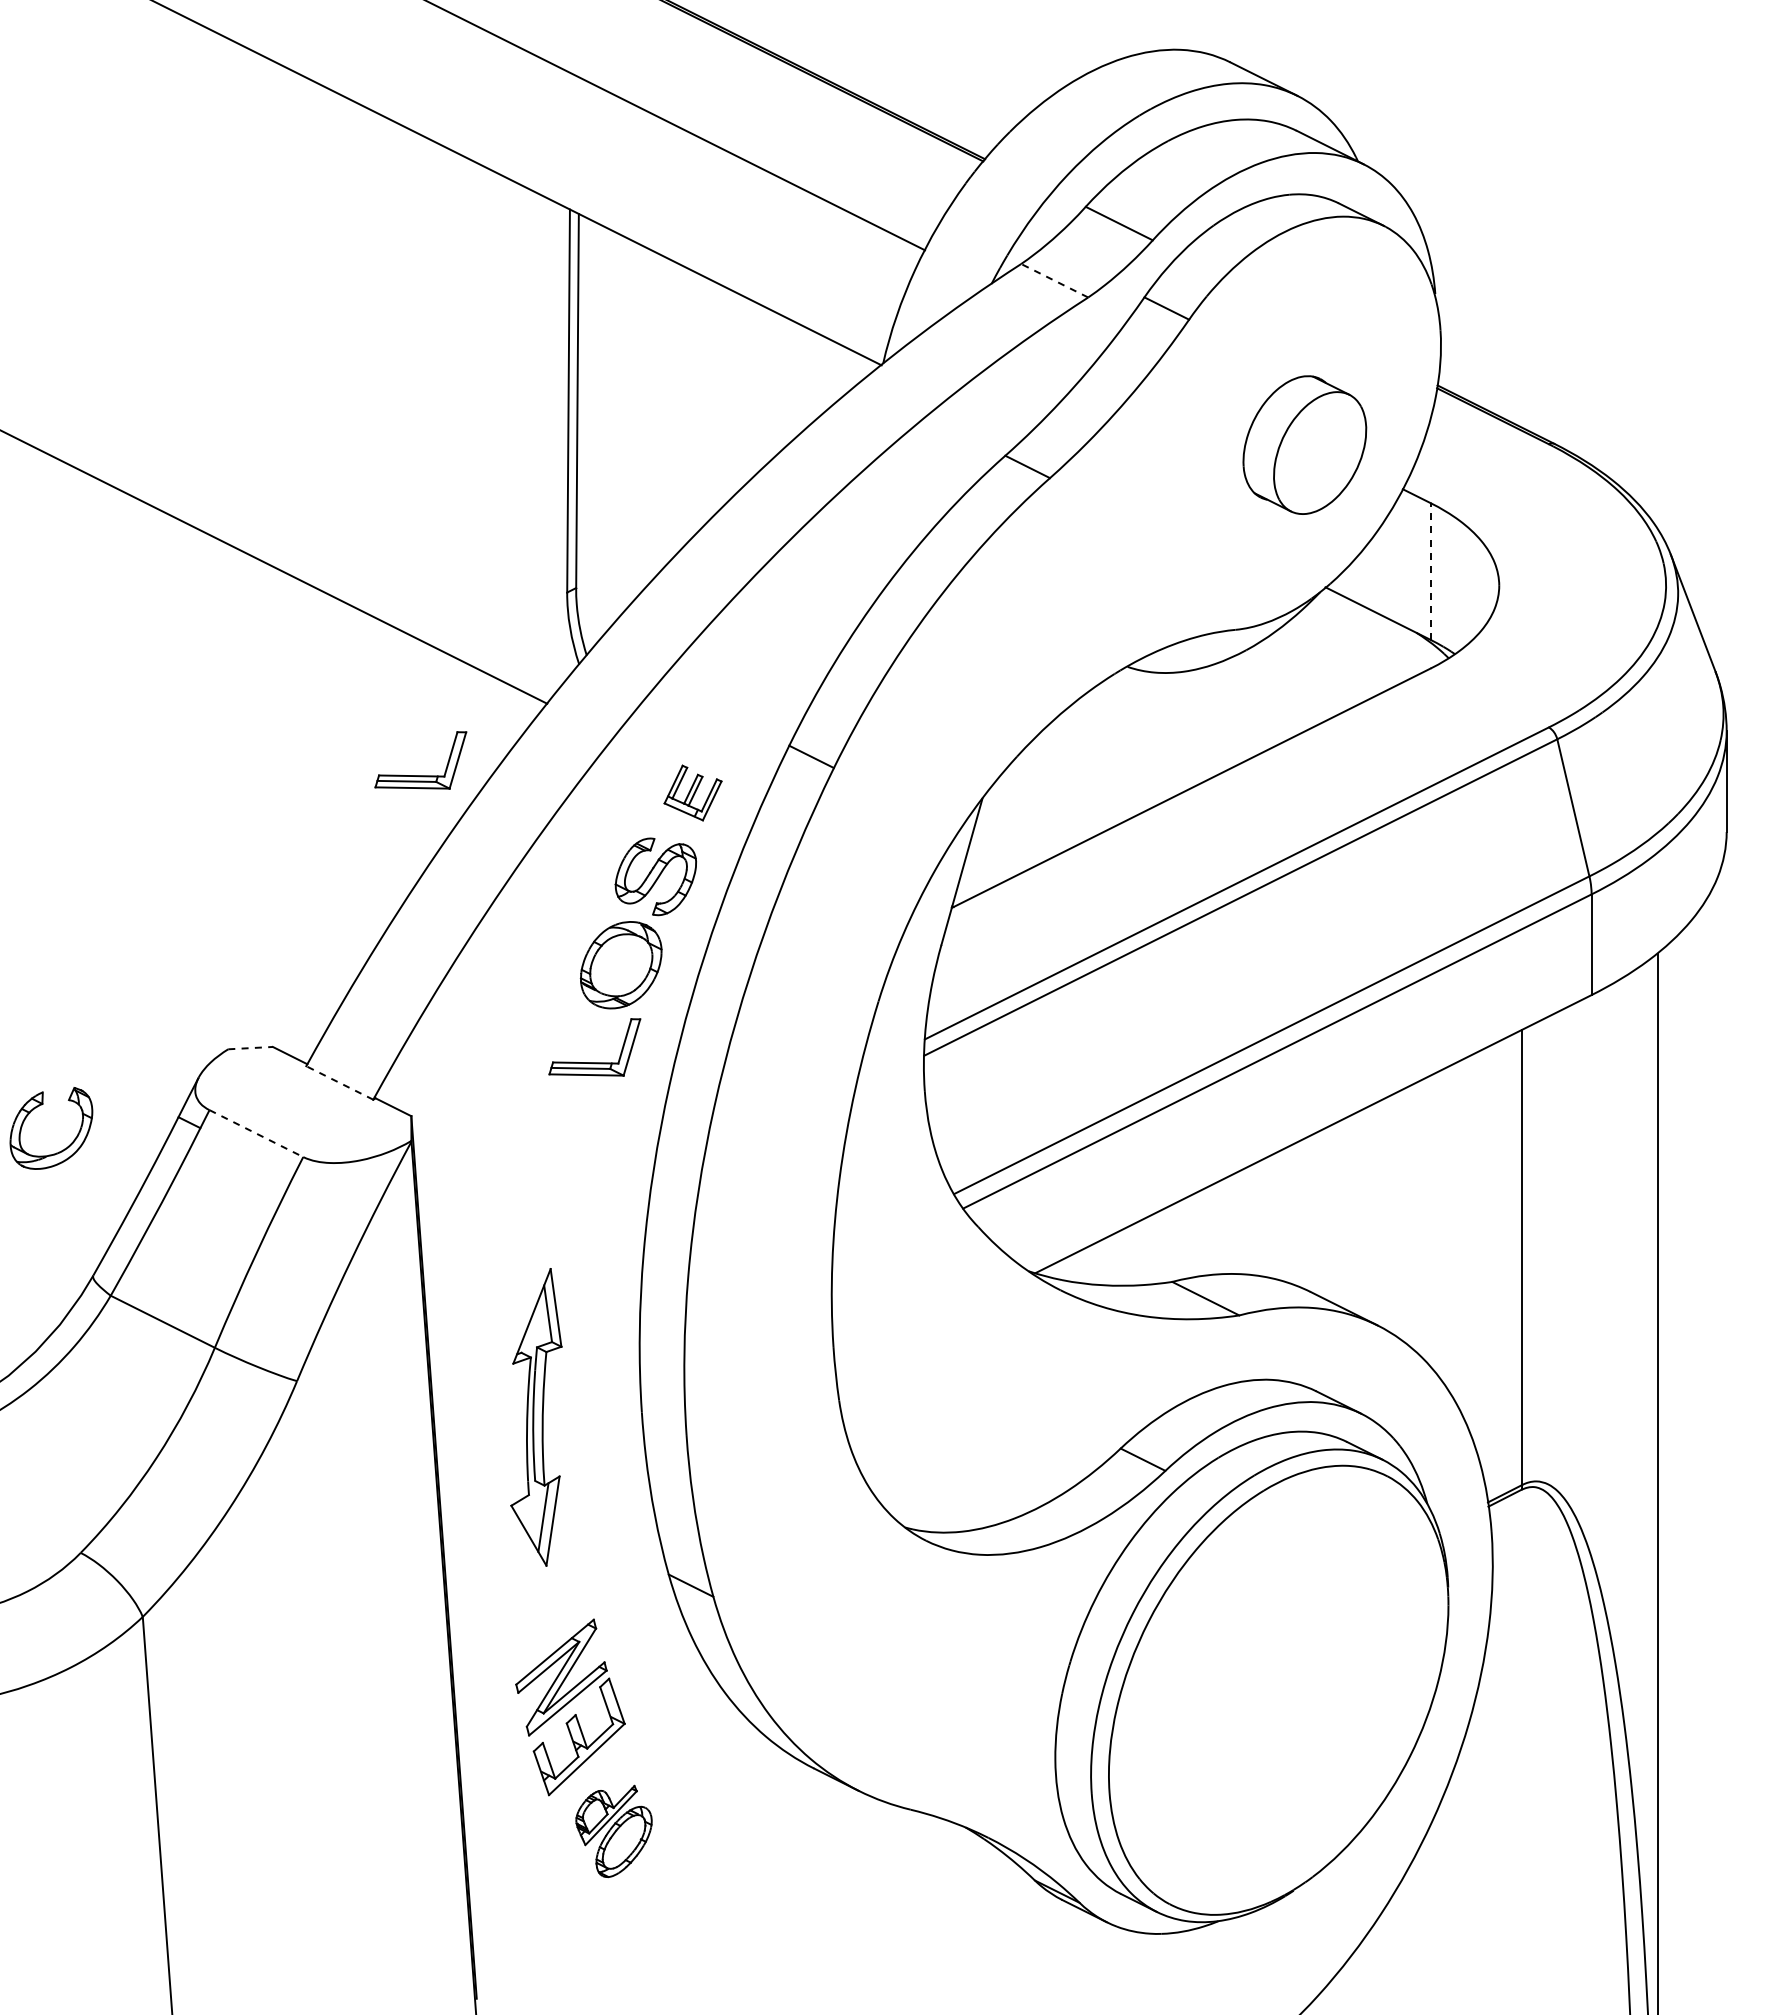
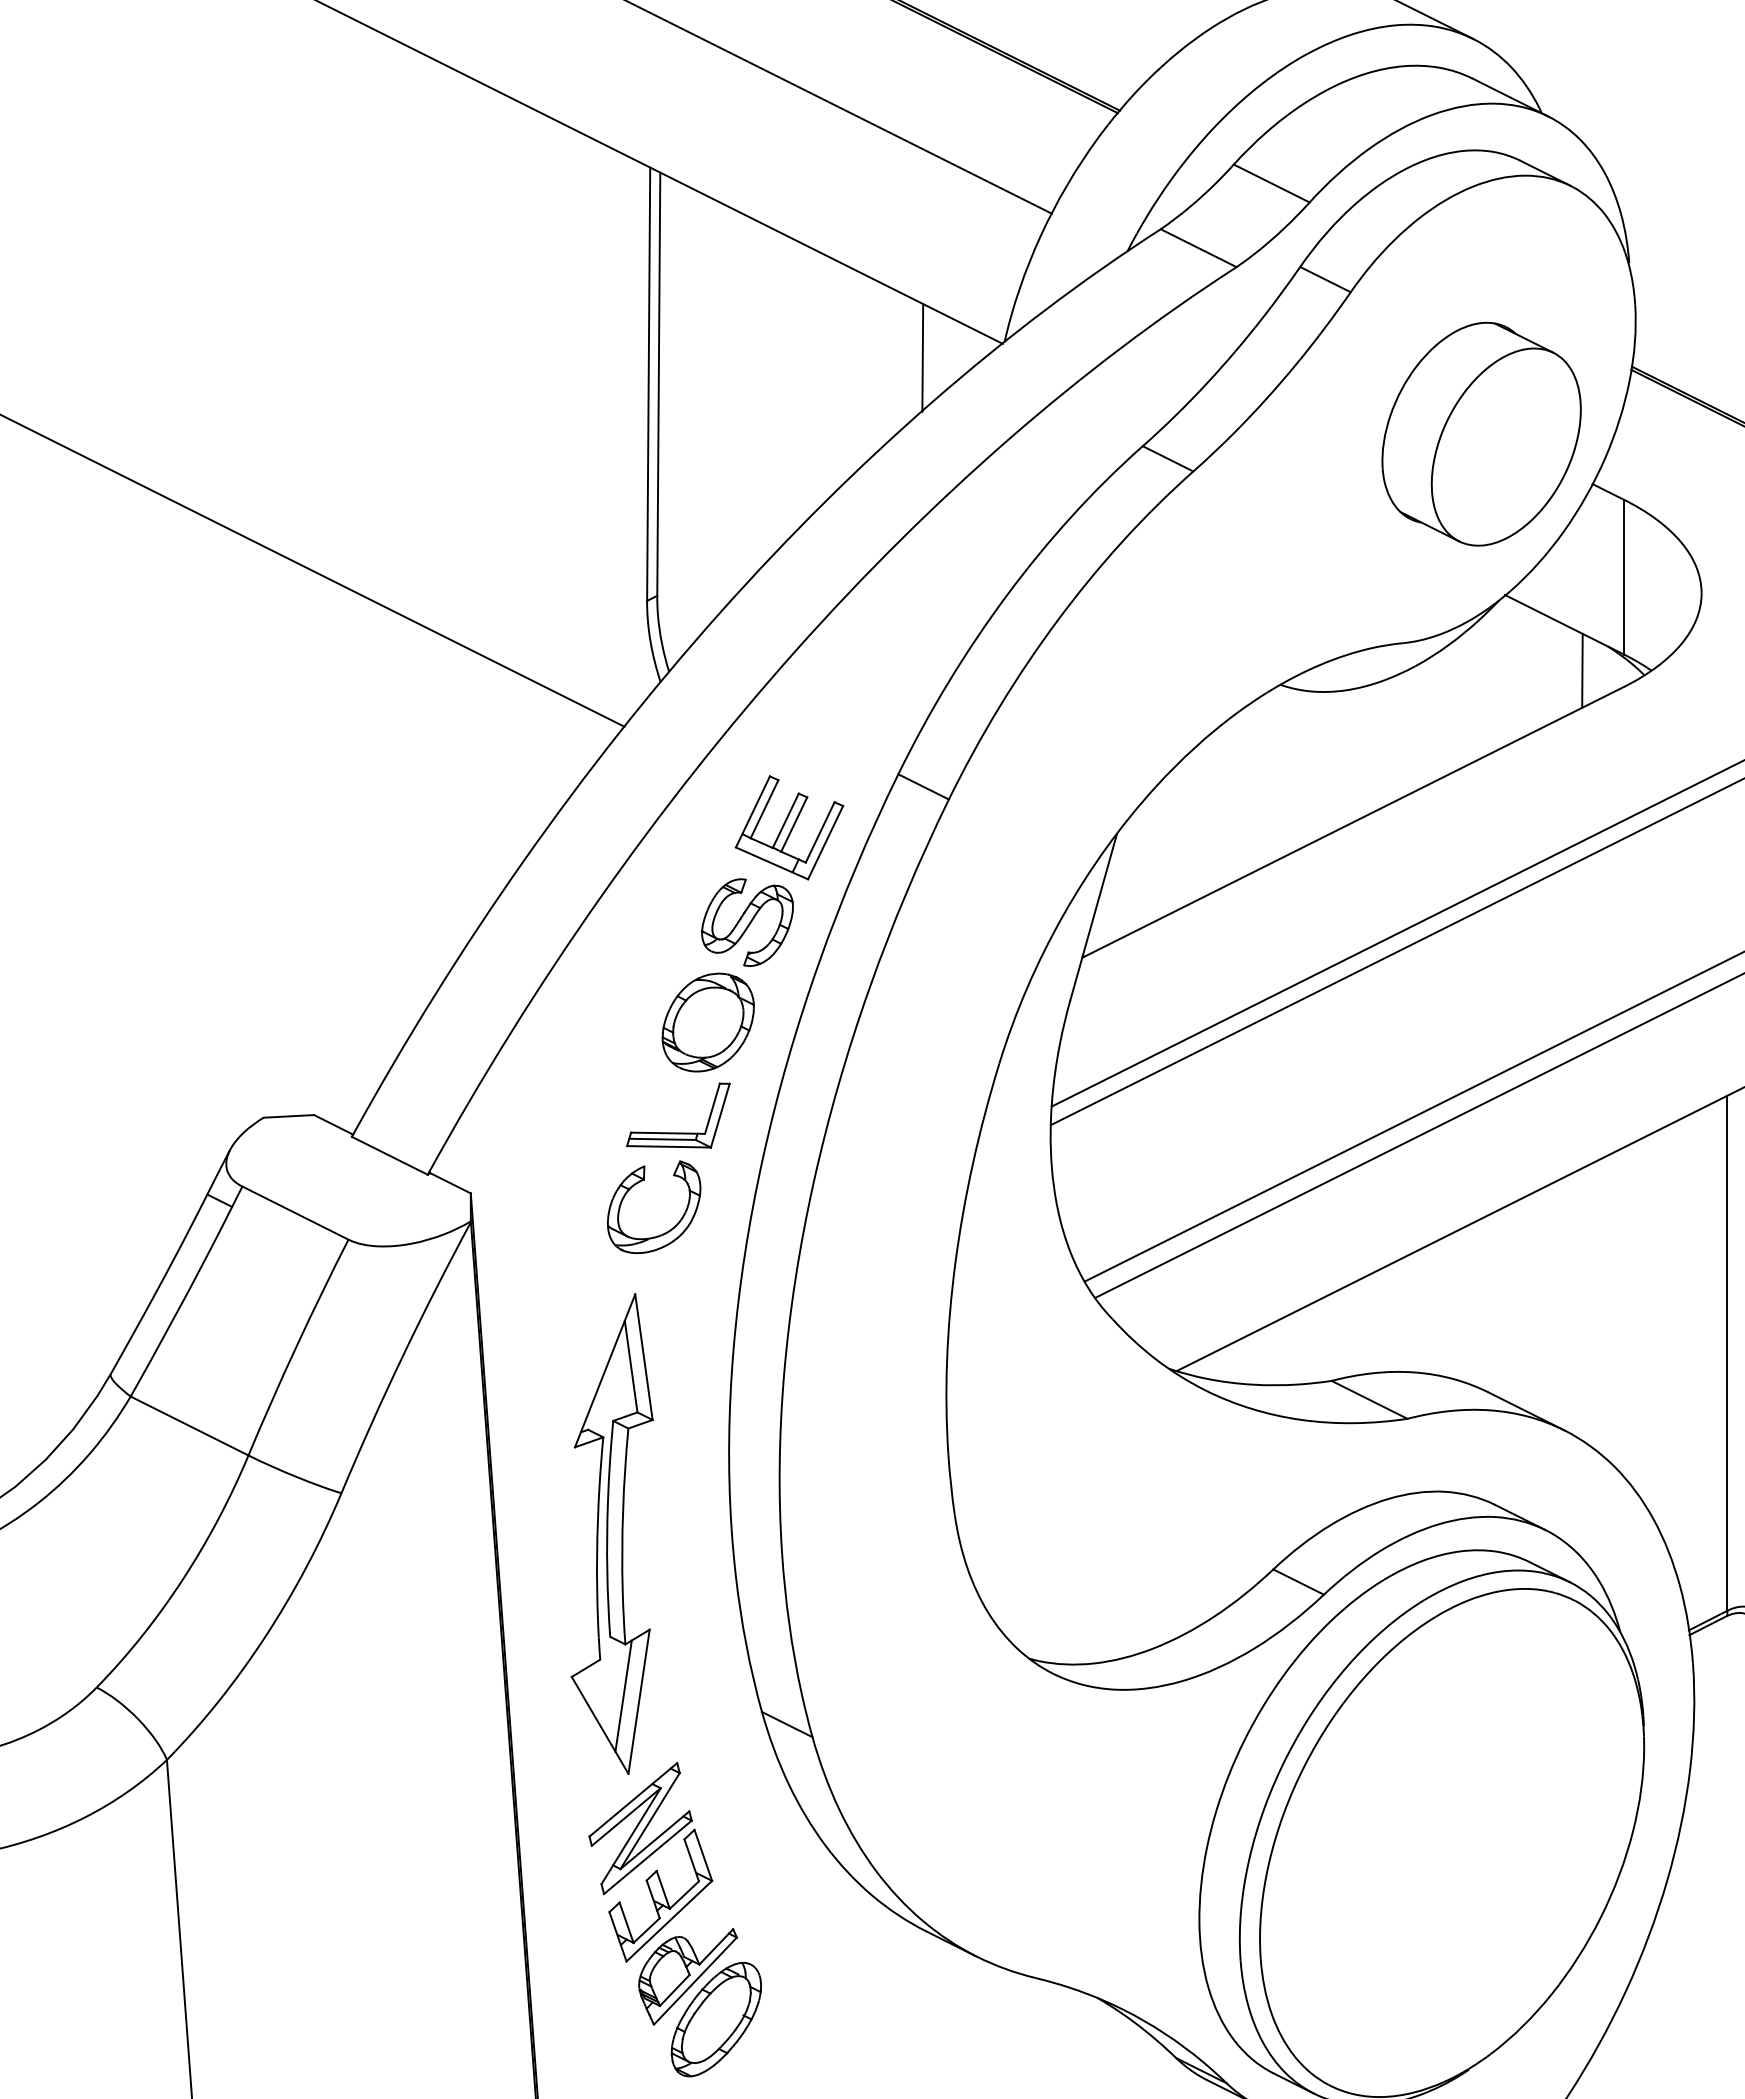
line: (1054, 280) -> (1198, 247), dashed -> solid
line: (810, 377) -> (922, 357), added
part: (1304, 444) -> (1481, 433), size x1.43
line: (1430, 571) -> (1623, 577), dashed -> solid
line: (1393, 653) -> (1581, 669), added
part: (420, 775) -> (481, 807), removed
part: (692, 792) -> (788, 827), size x1.67
line: (251, 1048) -> (289, 1116), dashed -> solid
line: (339, 1082) -> (389, 1155), dashed -> solid
line: (256, 1133) -> (295, 1212), dashed -> solid
part: (62, 1149) -> (666, 1231), moved
part: (536, 1417) -> (612, 1534), size x1.43
part: (613, 1831) -> (699, 2002), size x1.43

